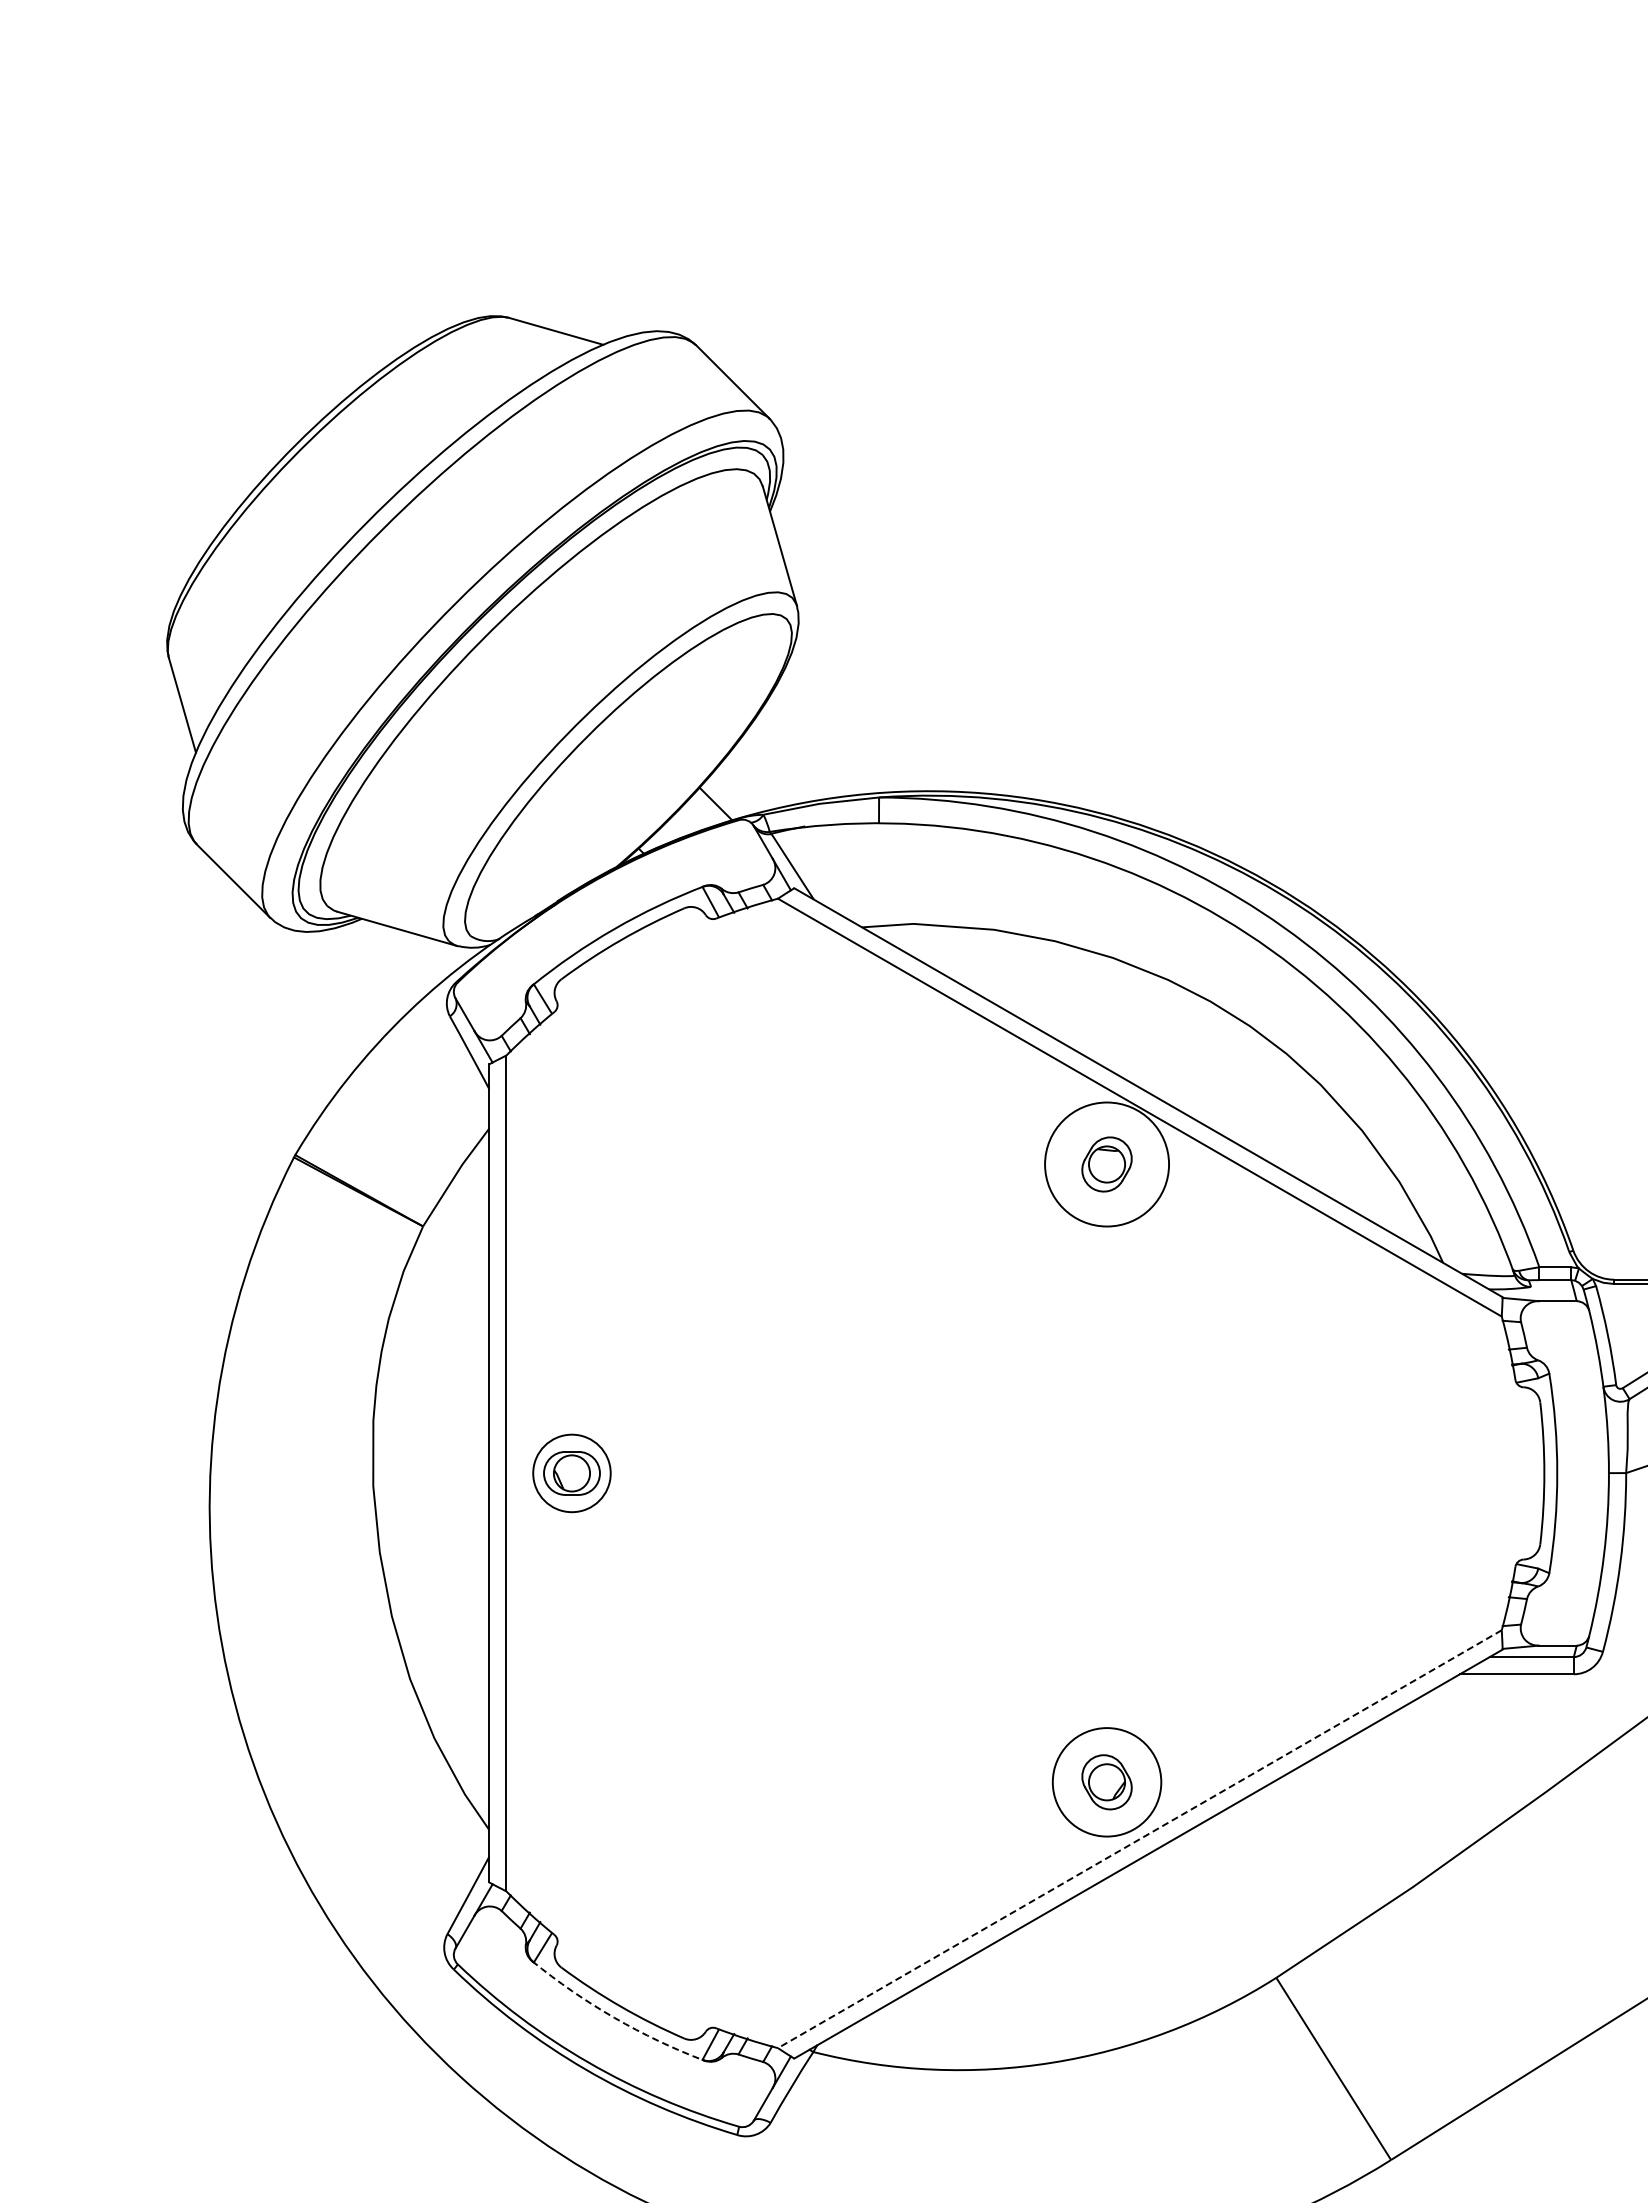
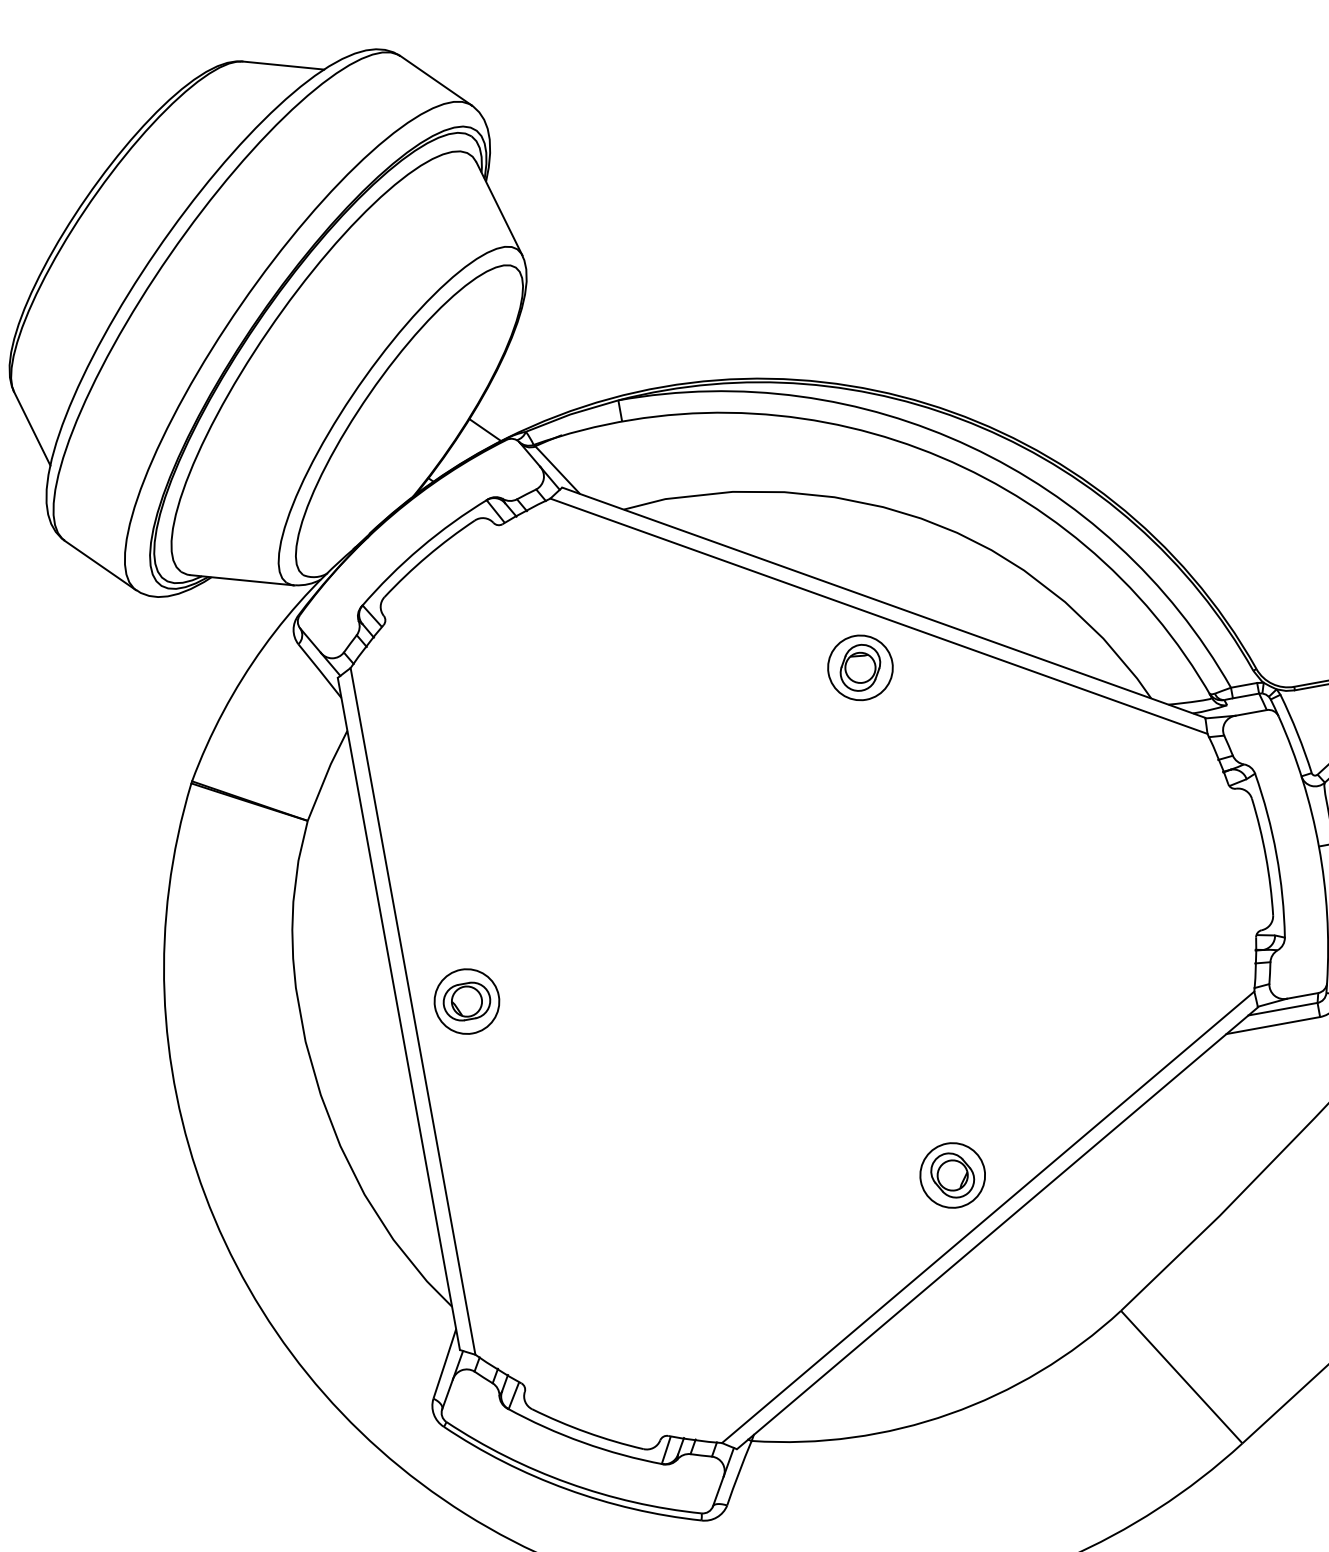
circle: (1106, 1164) -> (860, 667), size x0.62
circle: (1106, 1782) -> (952, 1175), size x0.71
line: (1139, 1839) -> (987, 1217), dashed -> solid
arc: (614, 2017) -> (583, 1442), dashed -> solid

